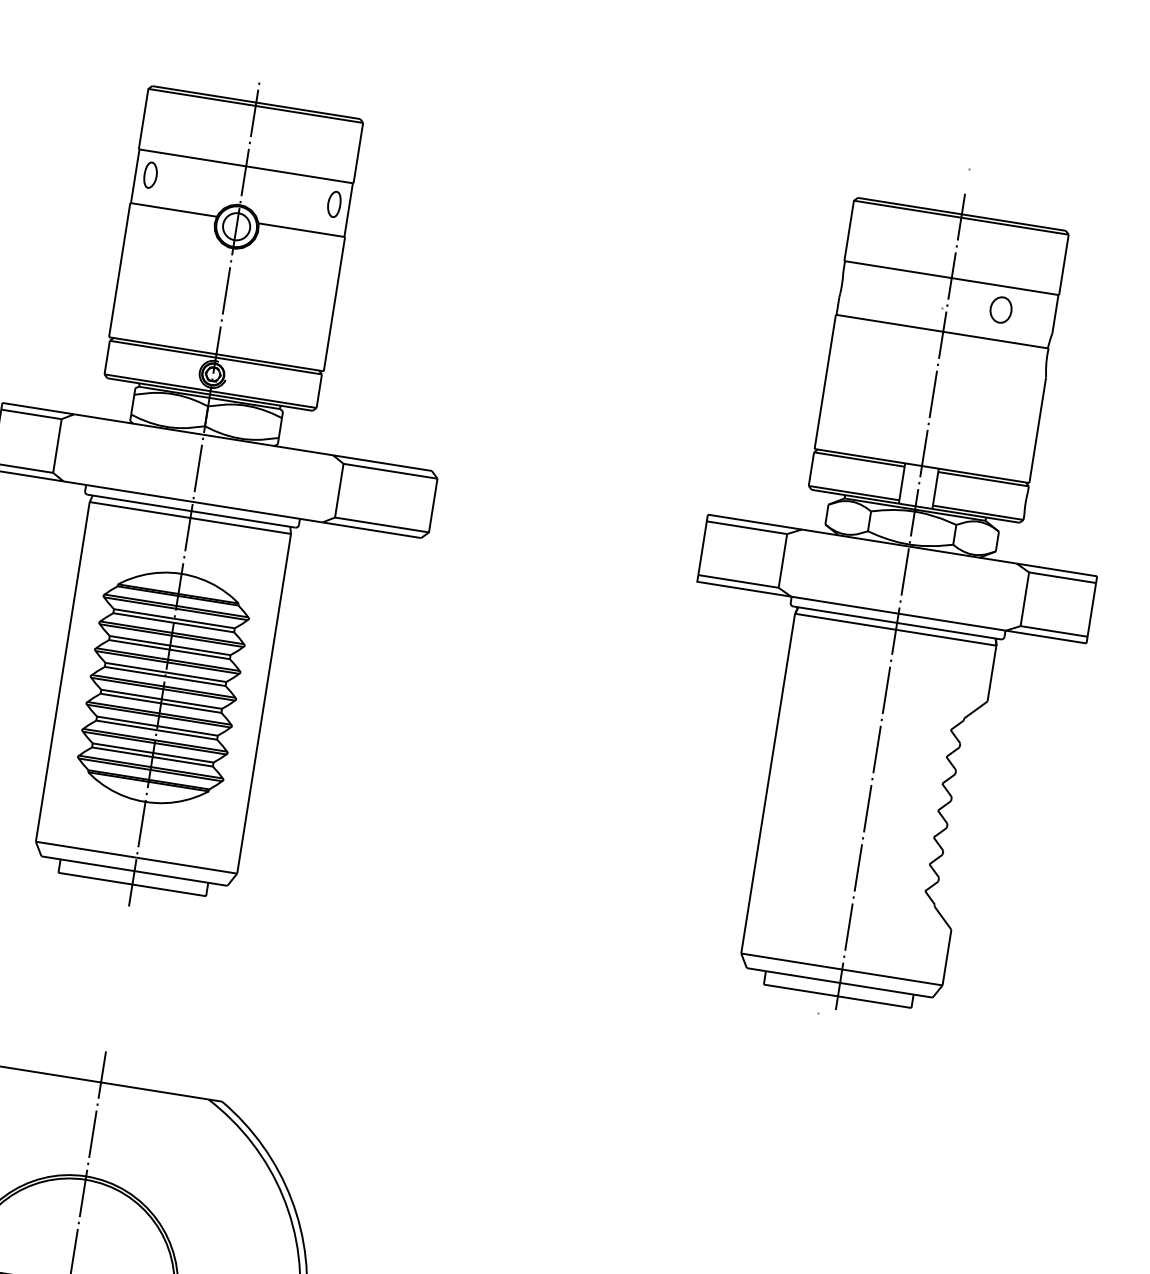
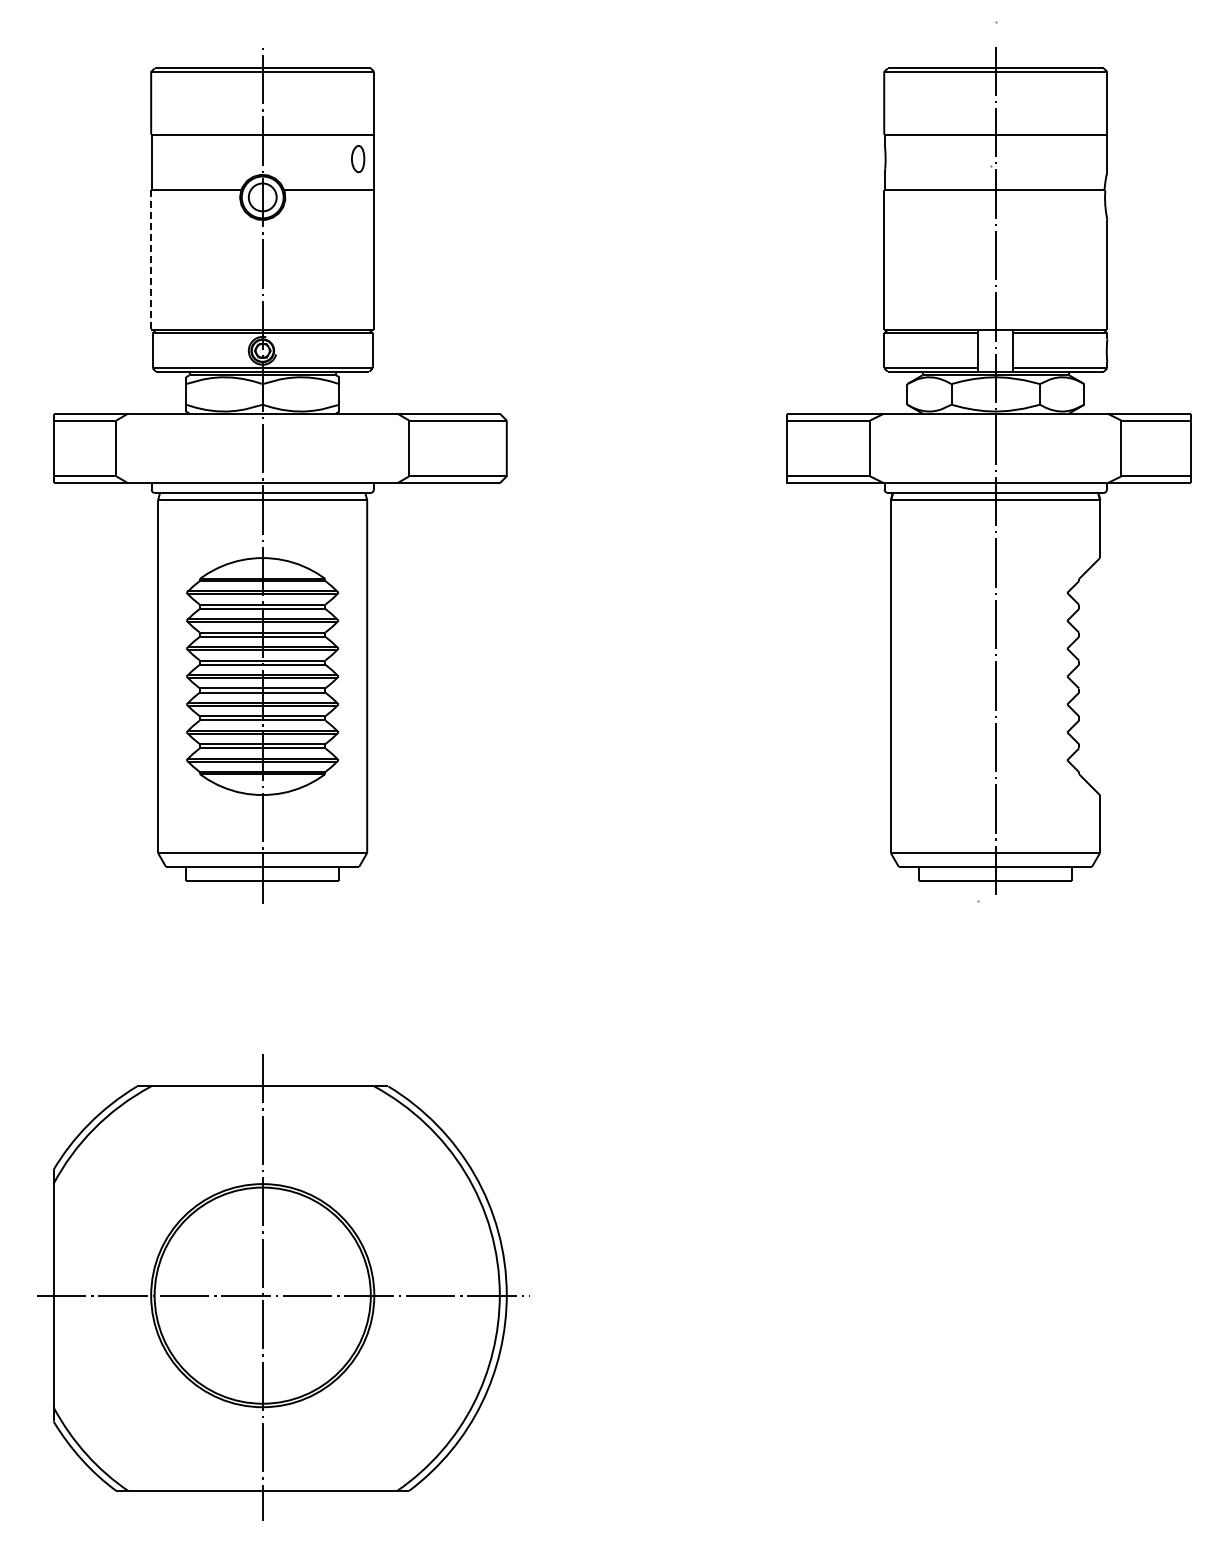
part: (150, 175) -> (167, 159), removed
line: (119, 270) -> (151, 260), solid -> dashed
part: (1000, 310) -> (1050, 159), removed

